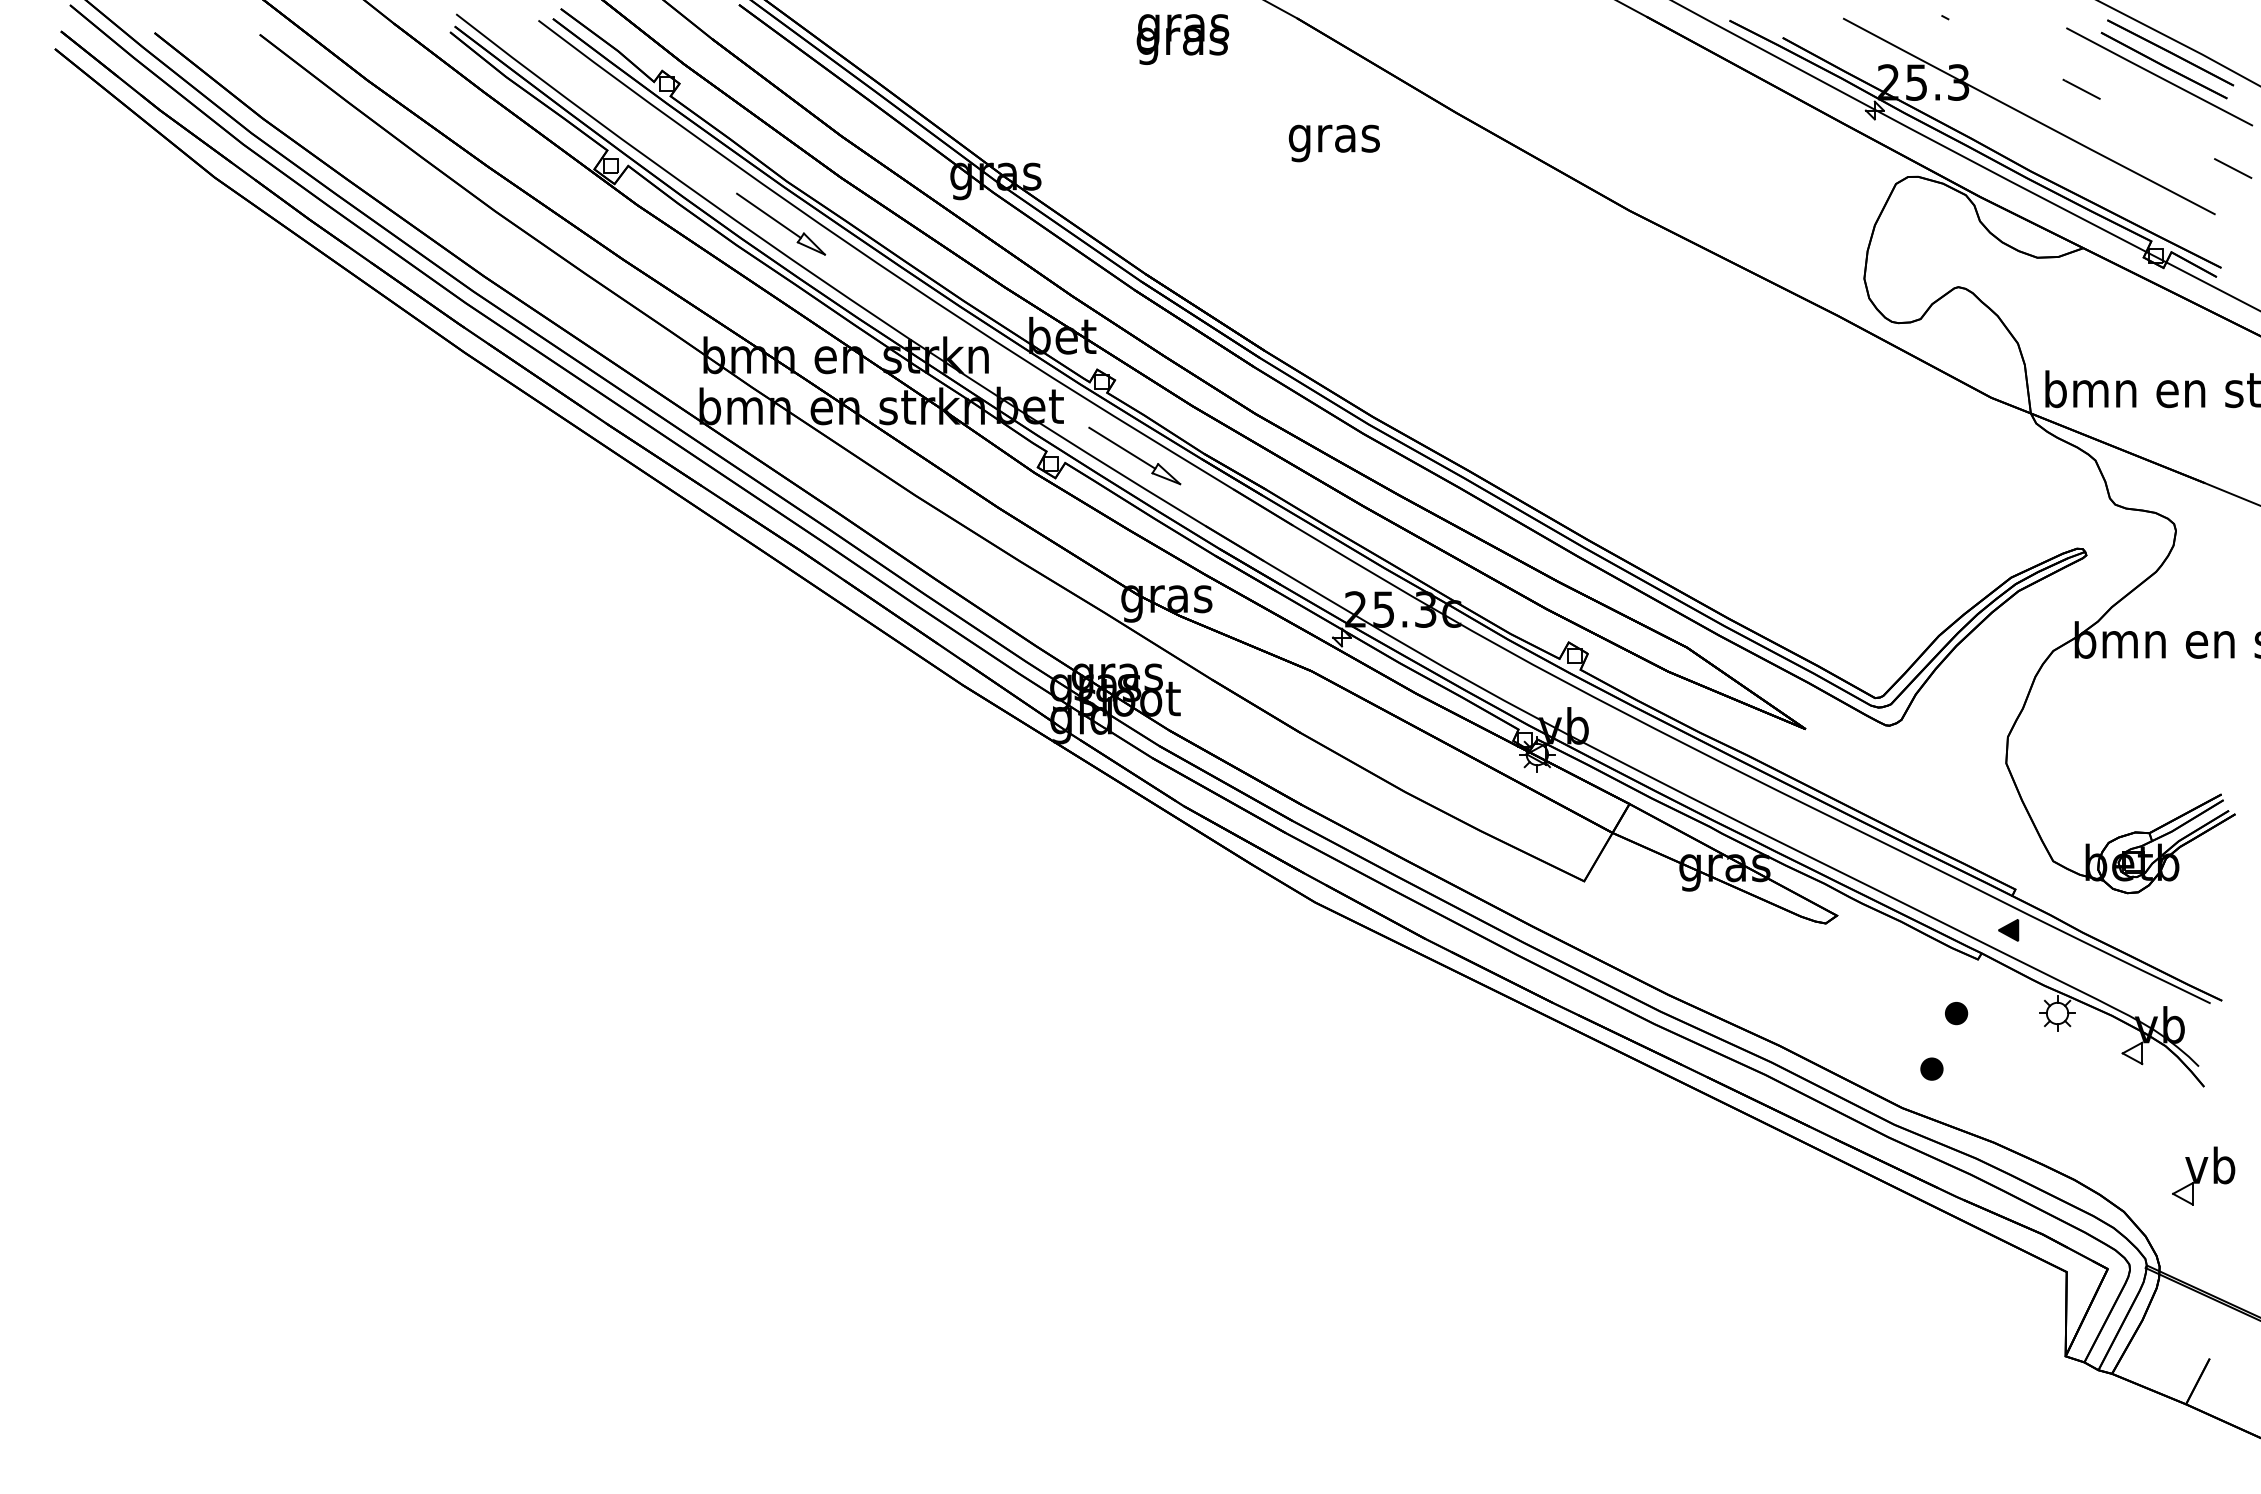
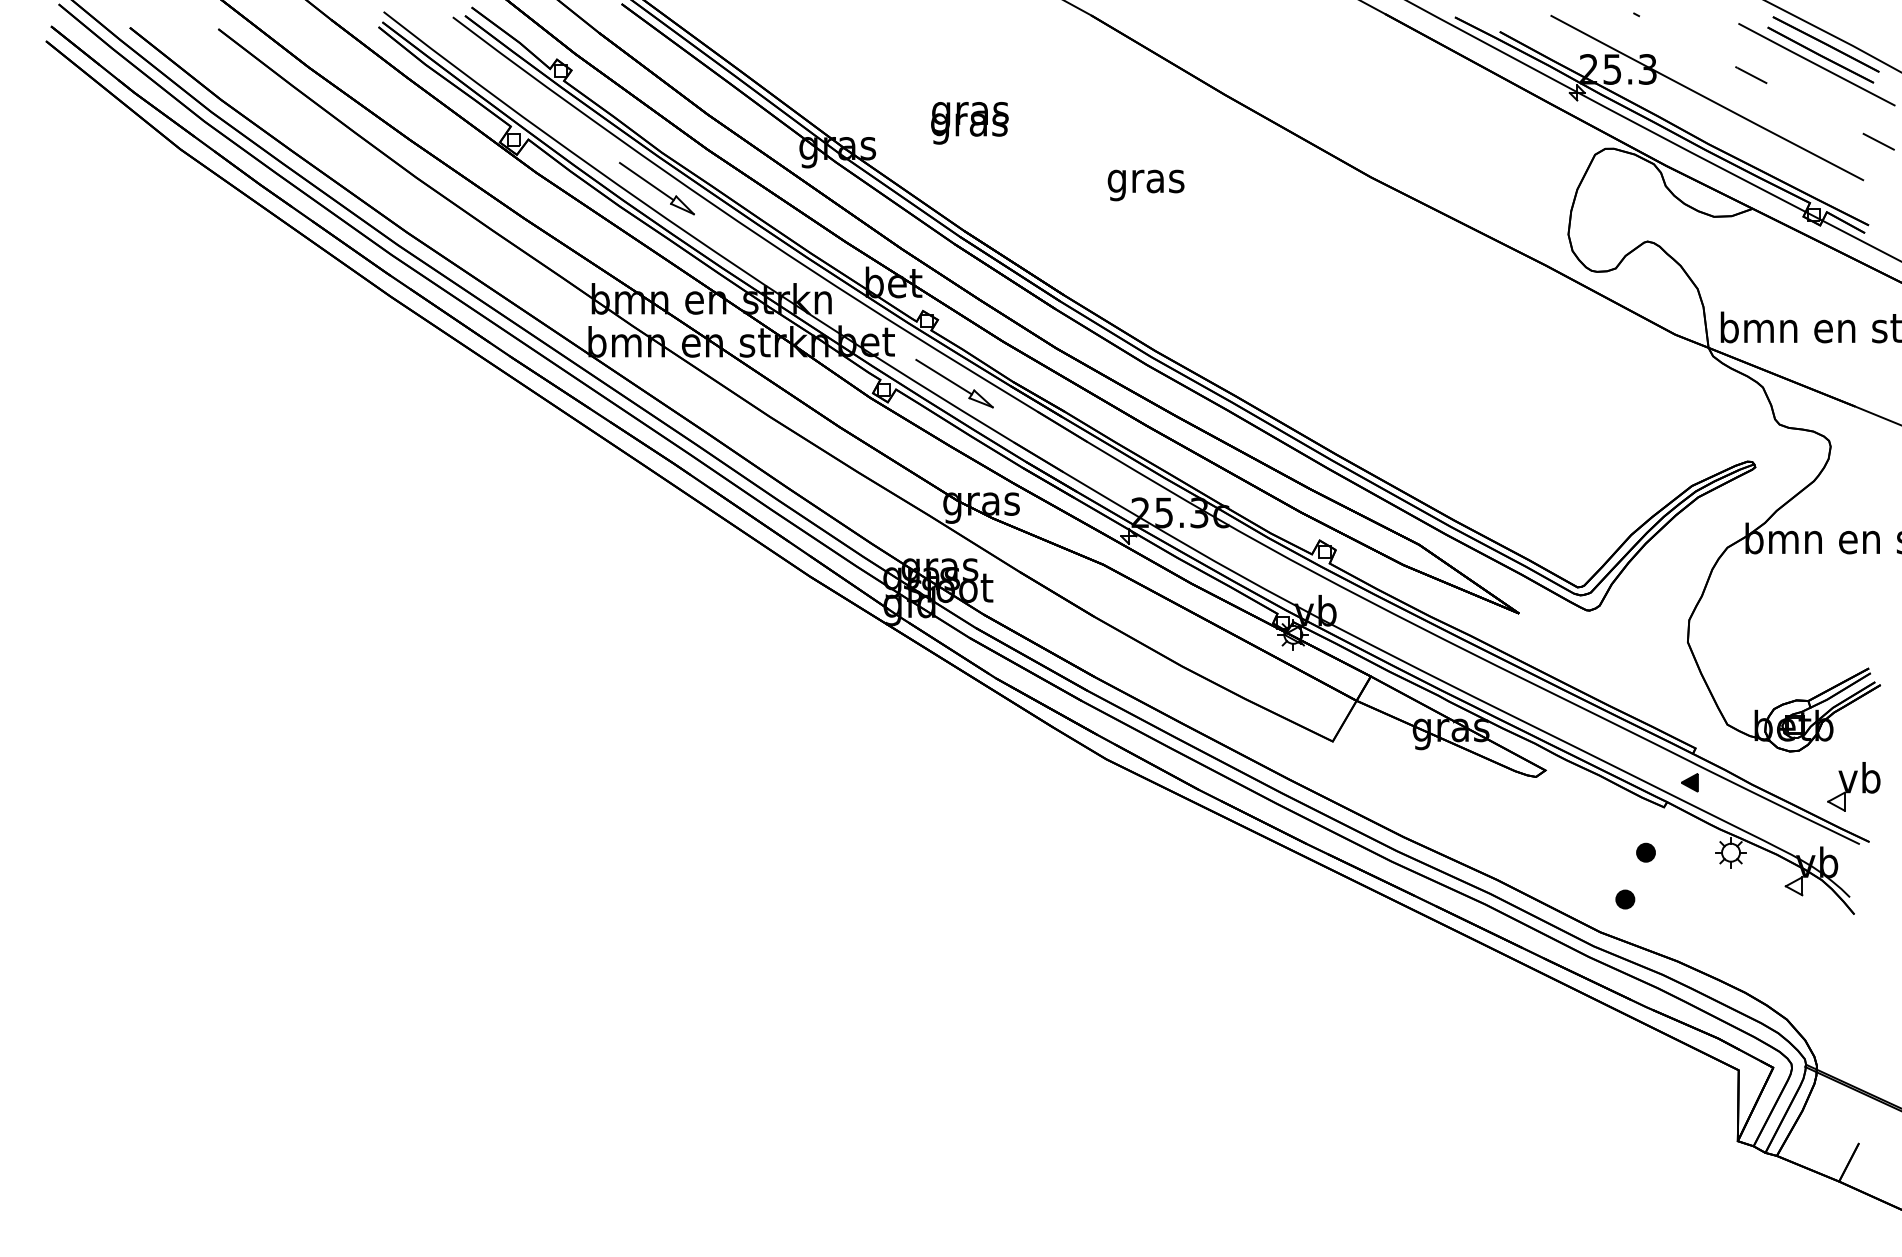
text: (1182, 39) -> (969, 123), moved
text: (1333, 143) -> (1145, 185), moved
part: (2203, 1175) -> (1853, 786), moved

